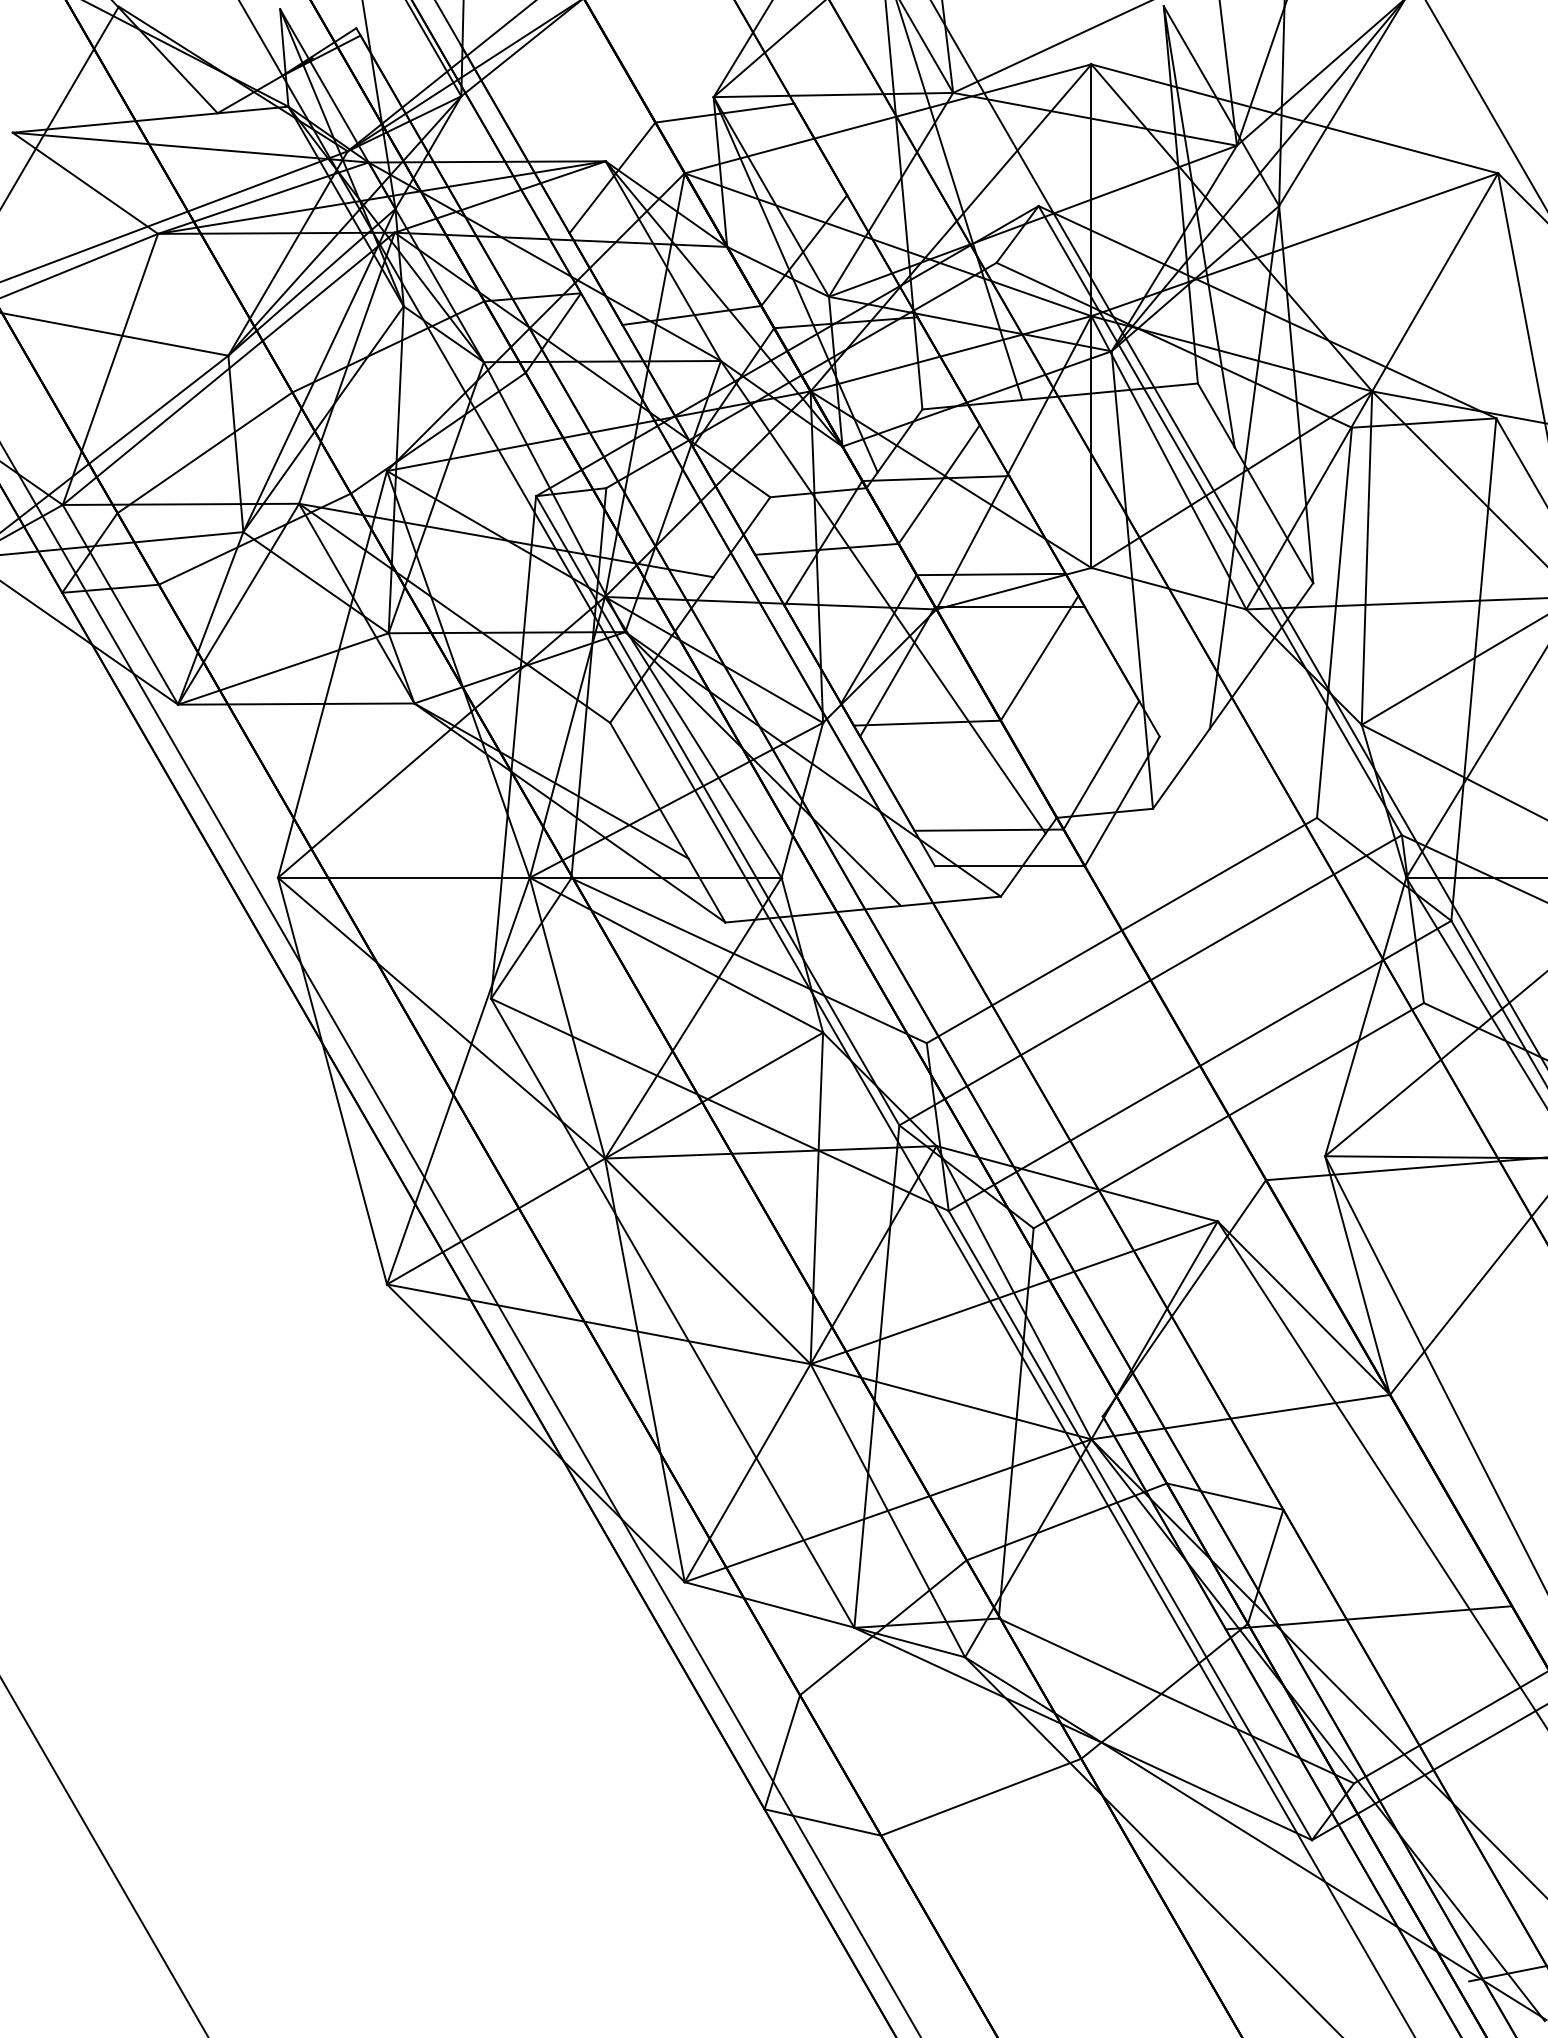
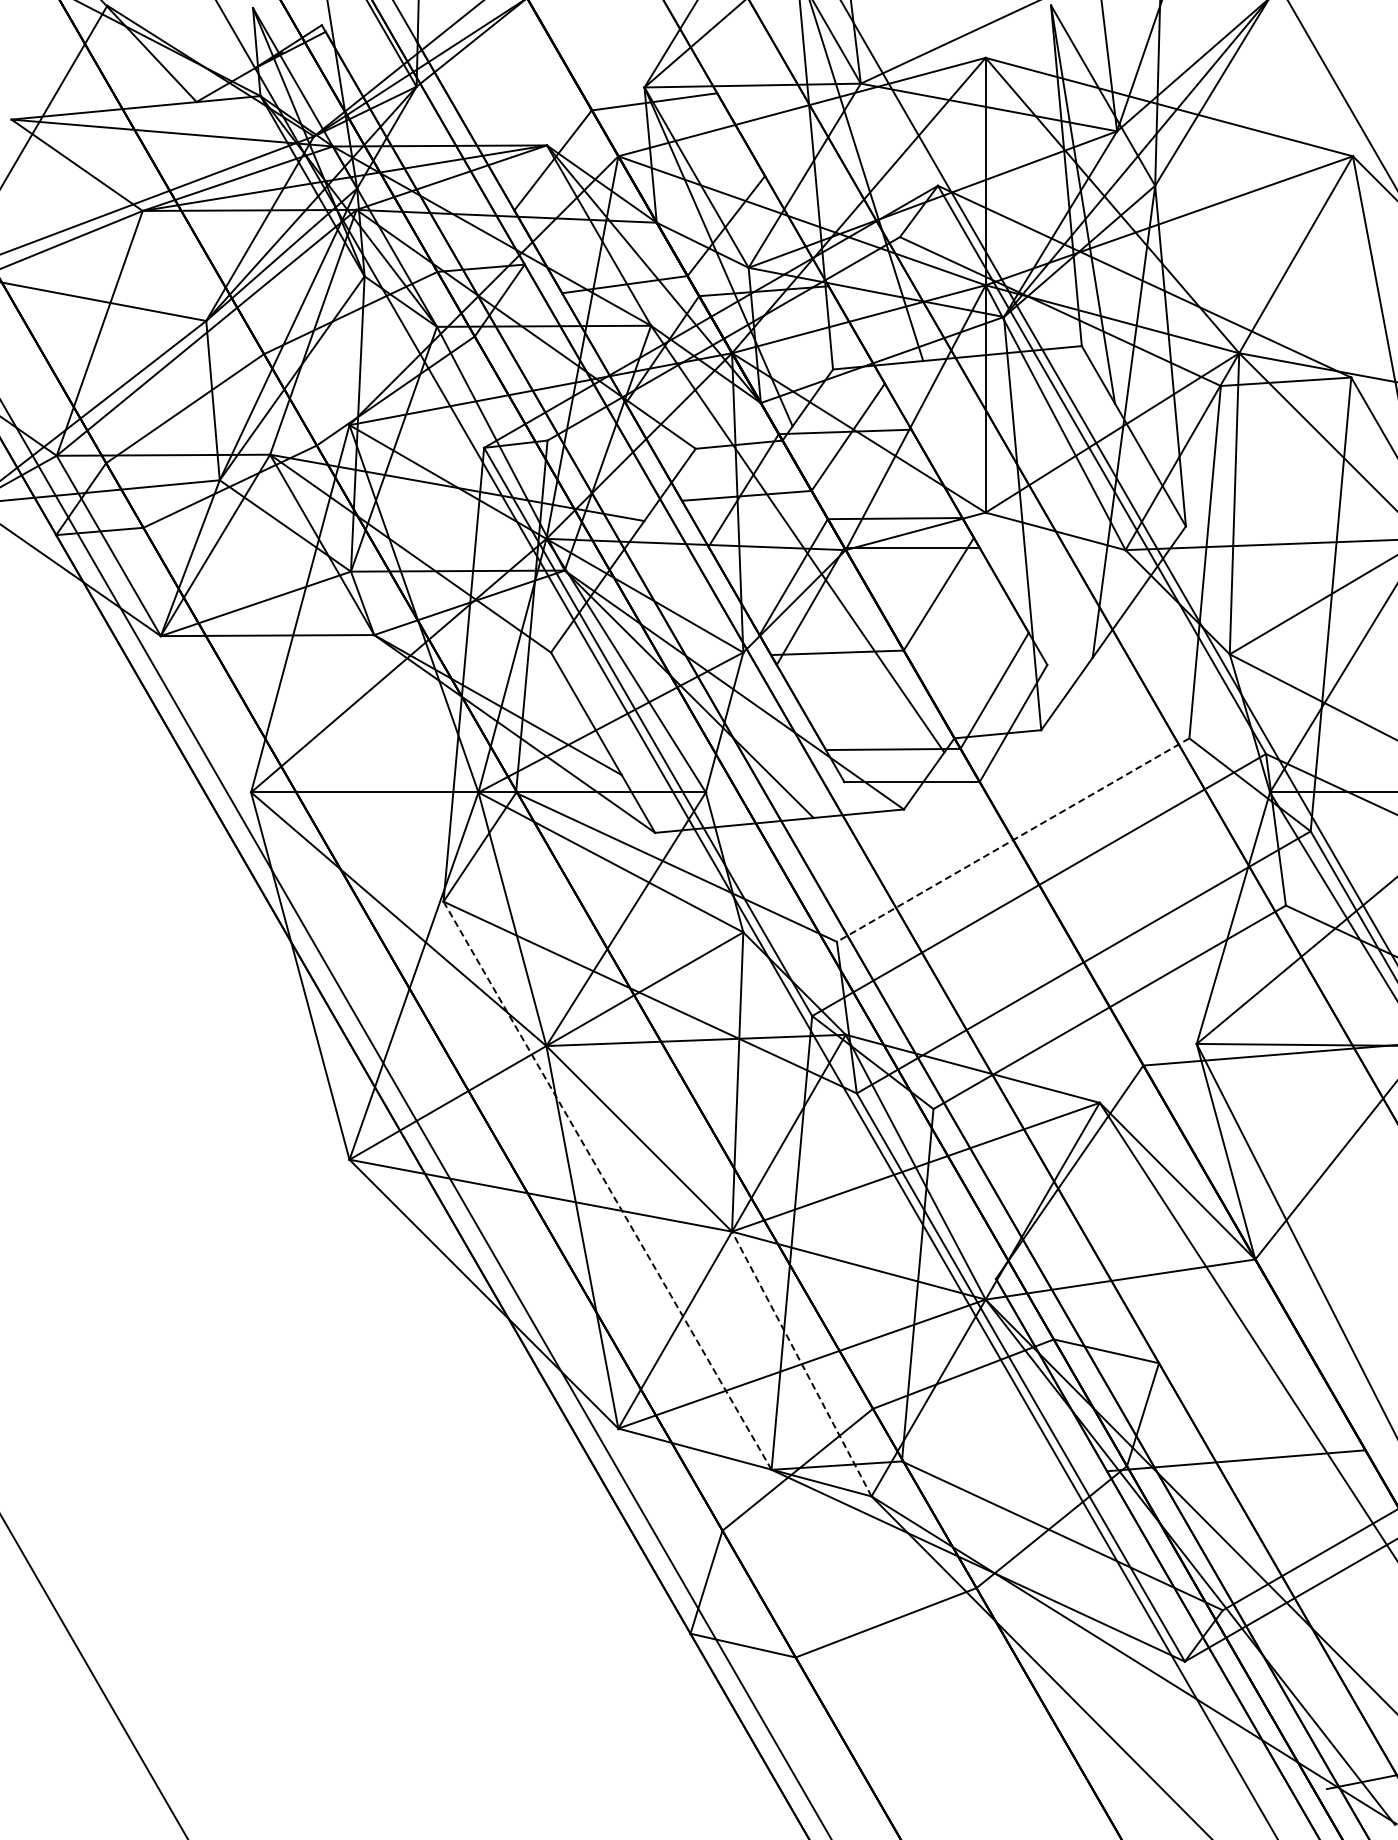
line: (1121, 930) -> (1012, 840), solid -> dashed
line: (672, 1314) -> (607, 1186), solid -> dashed
line: (887, 1511) -> (801, 1364), solid -> dashed

